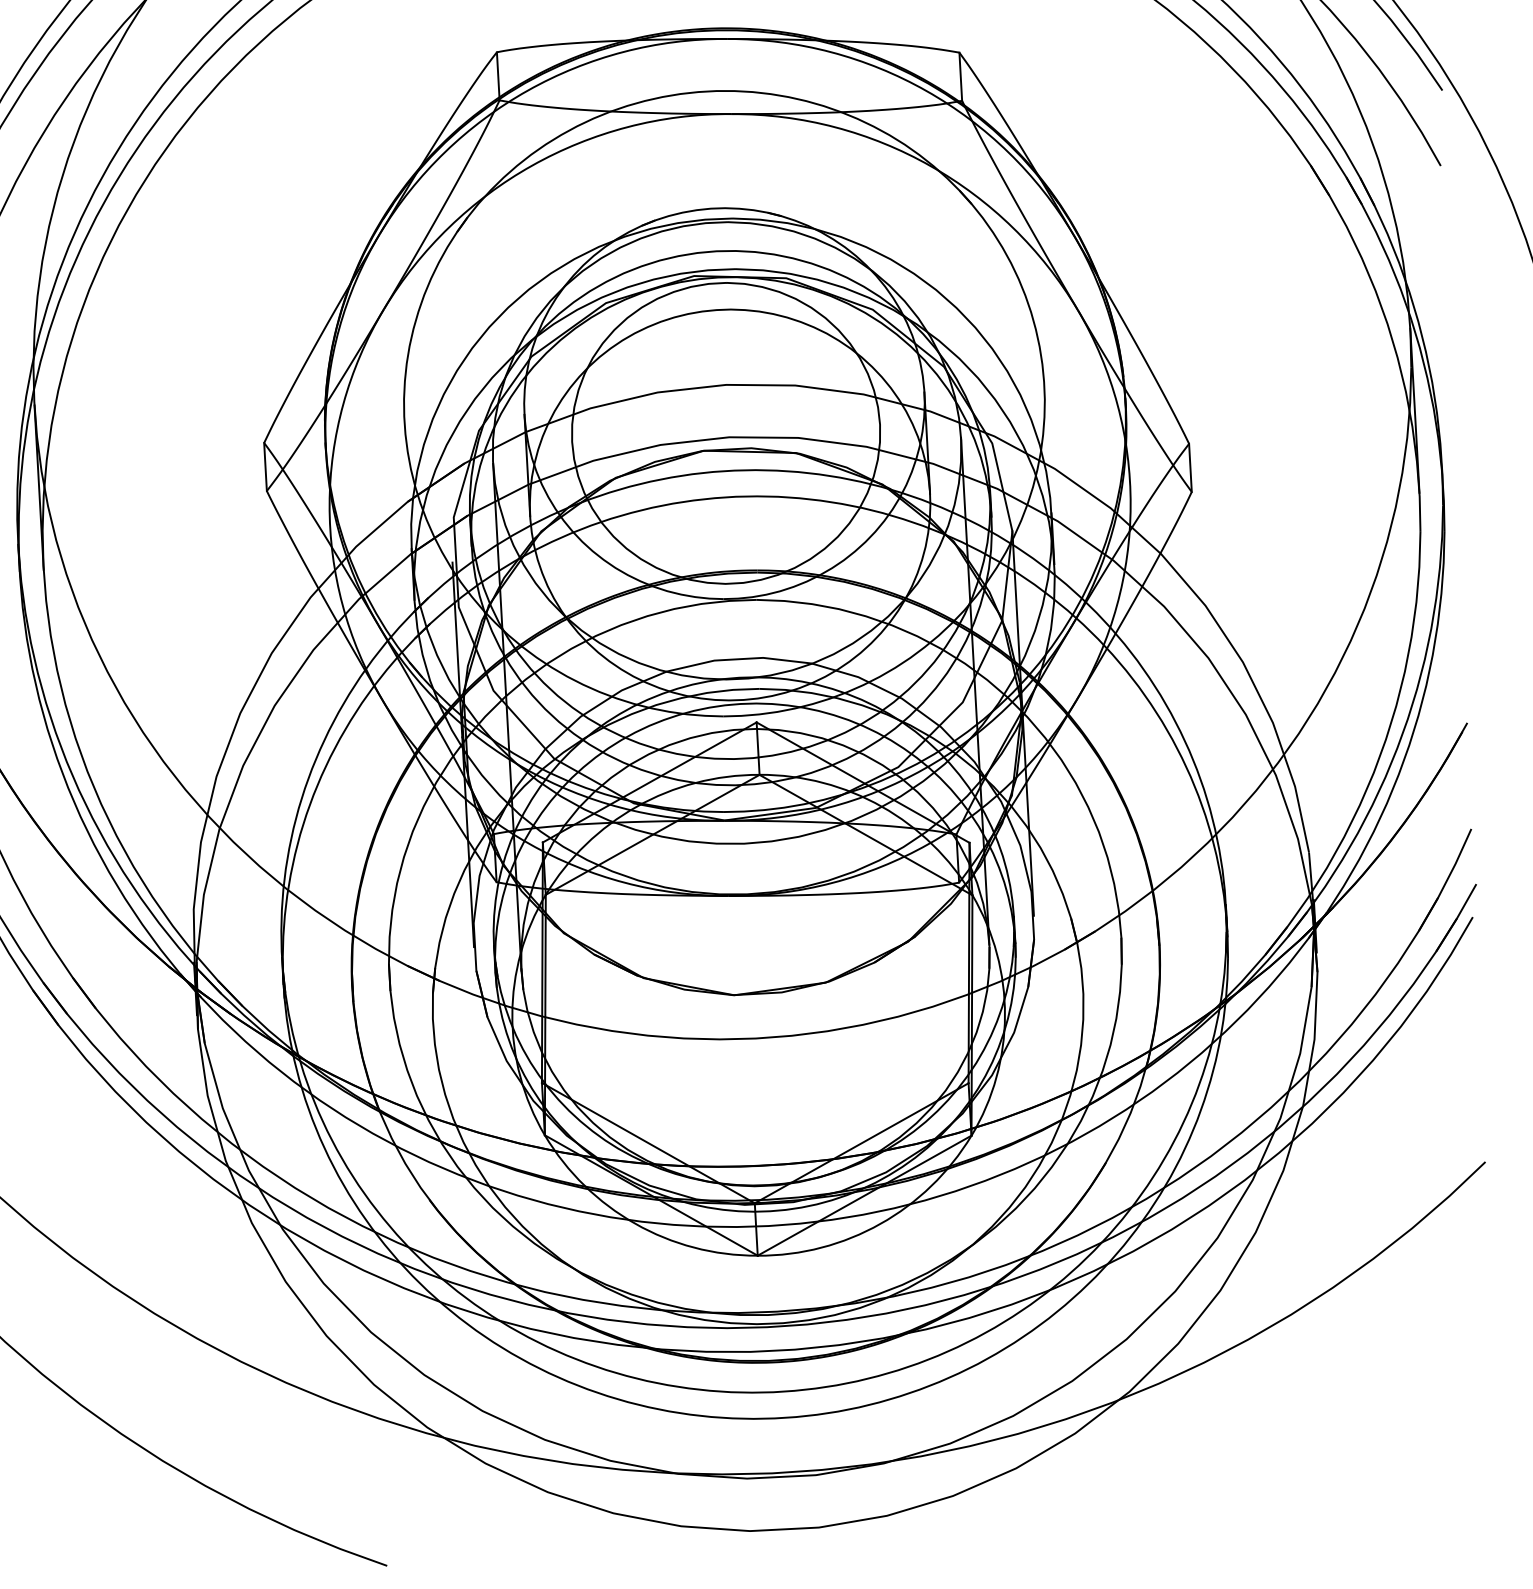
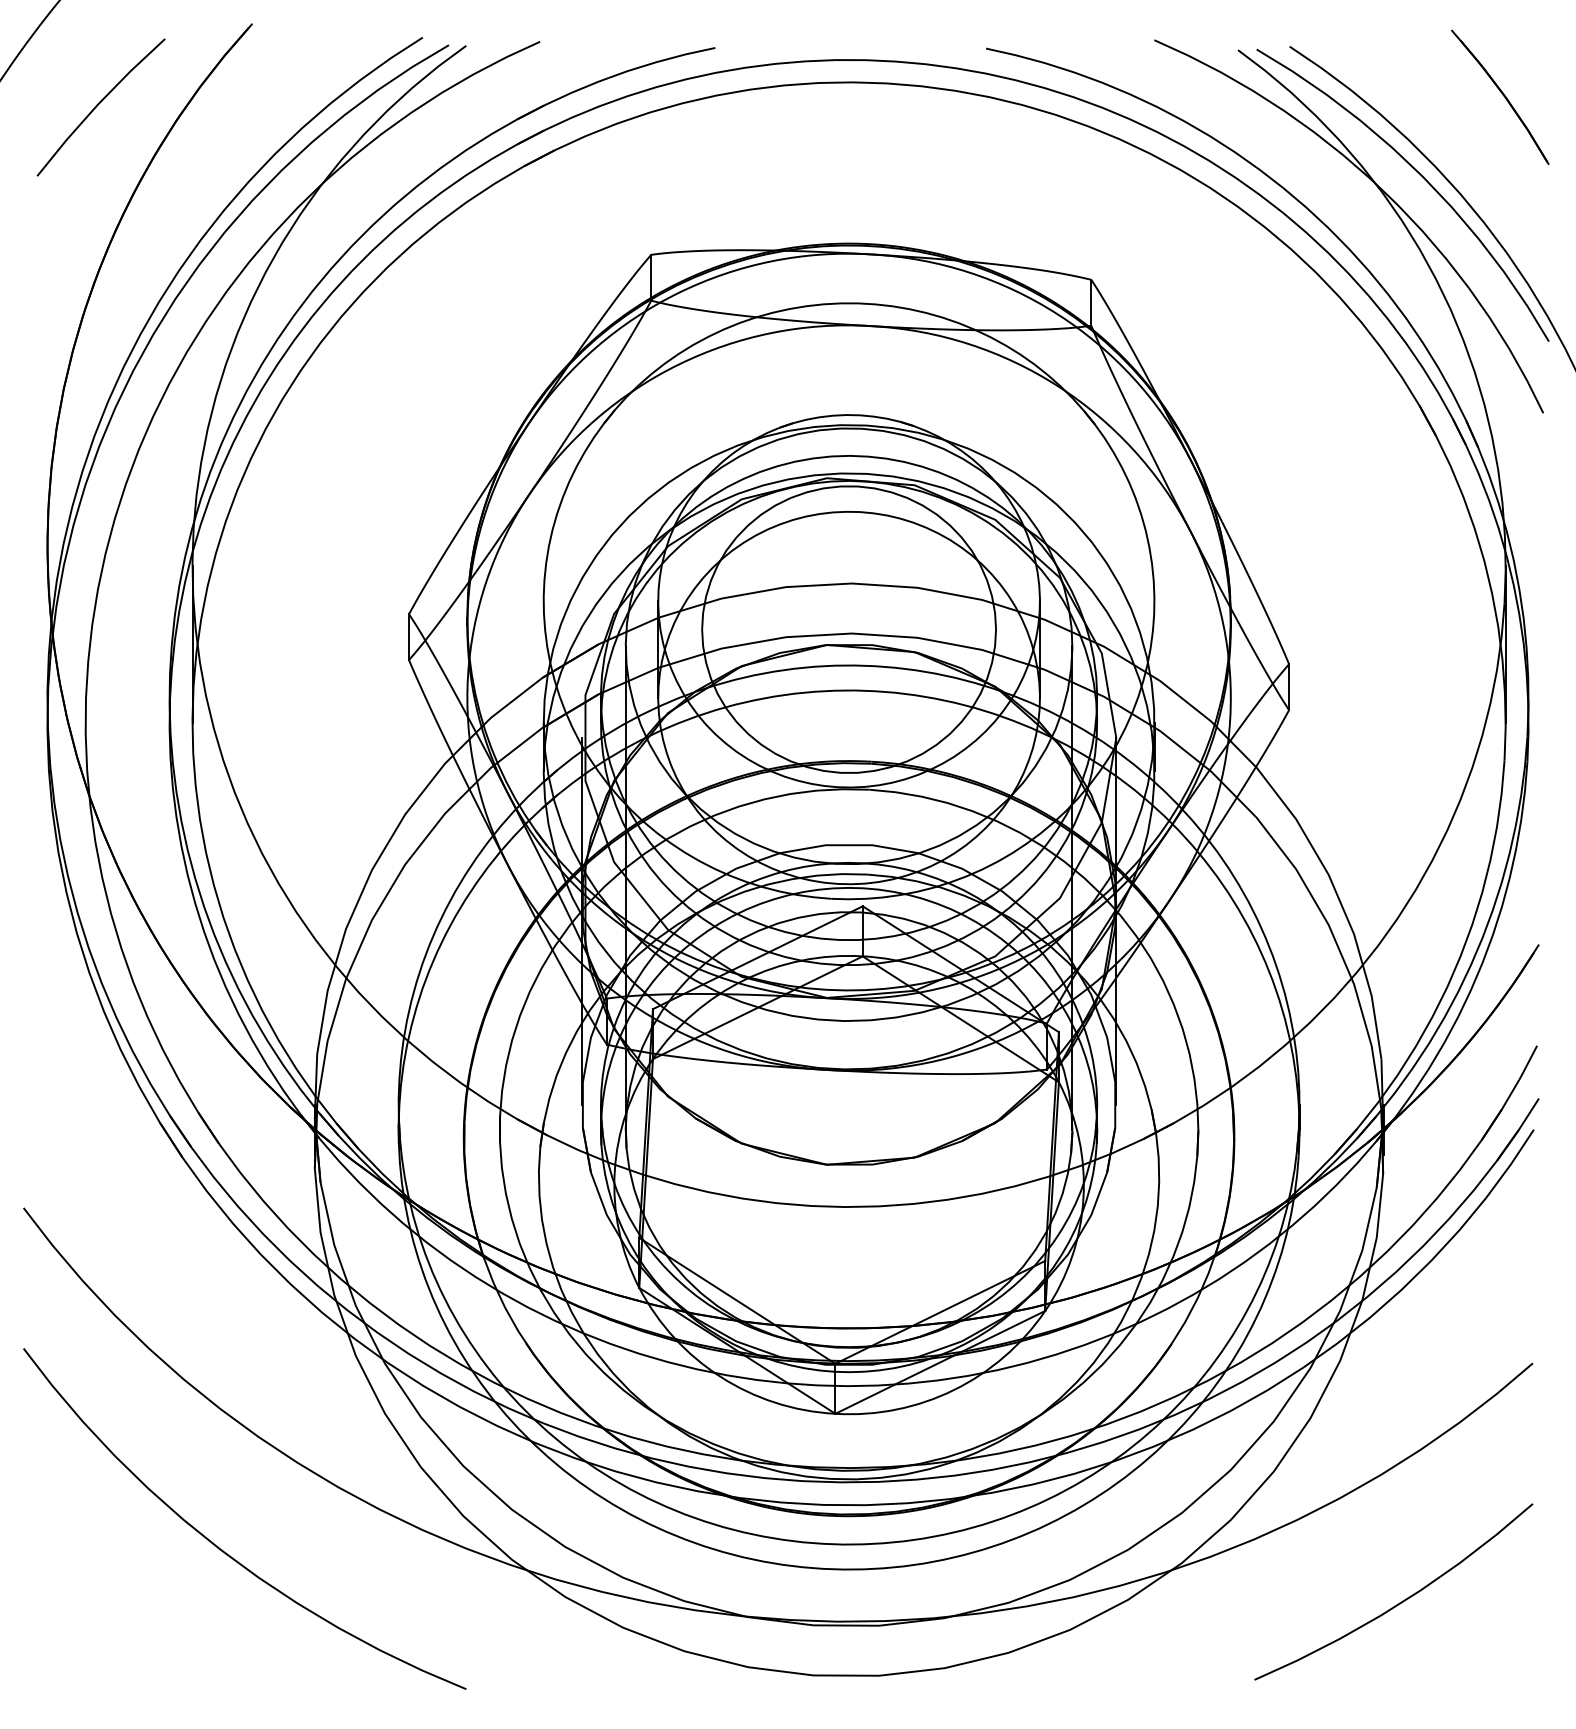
curve: (1359, 1420) -> (1399, 1602), added

